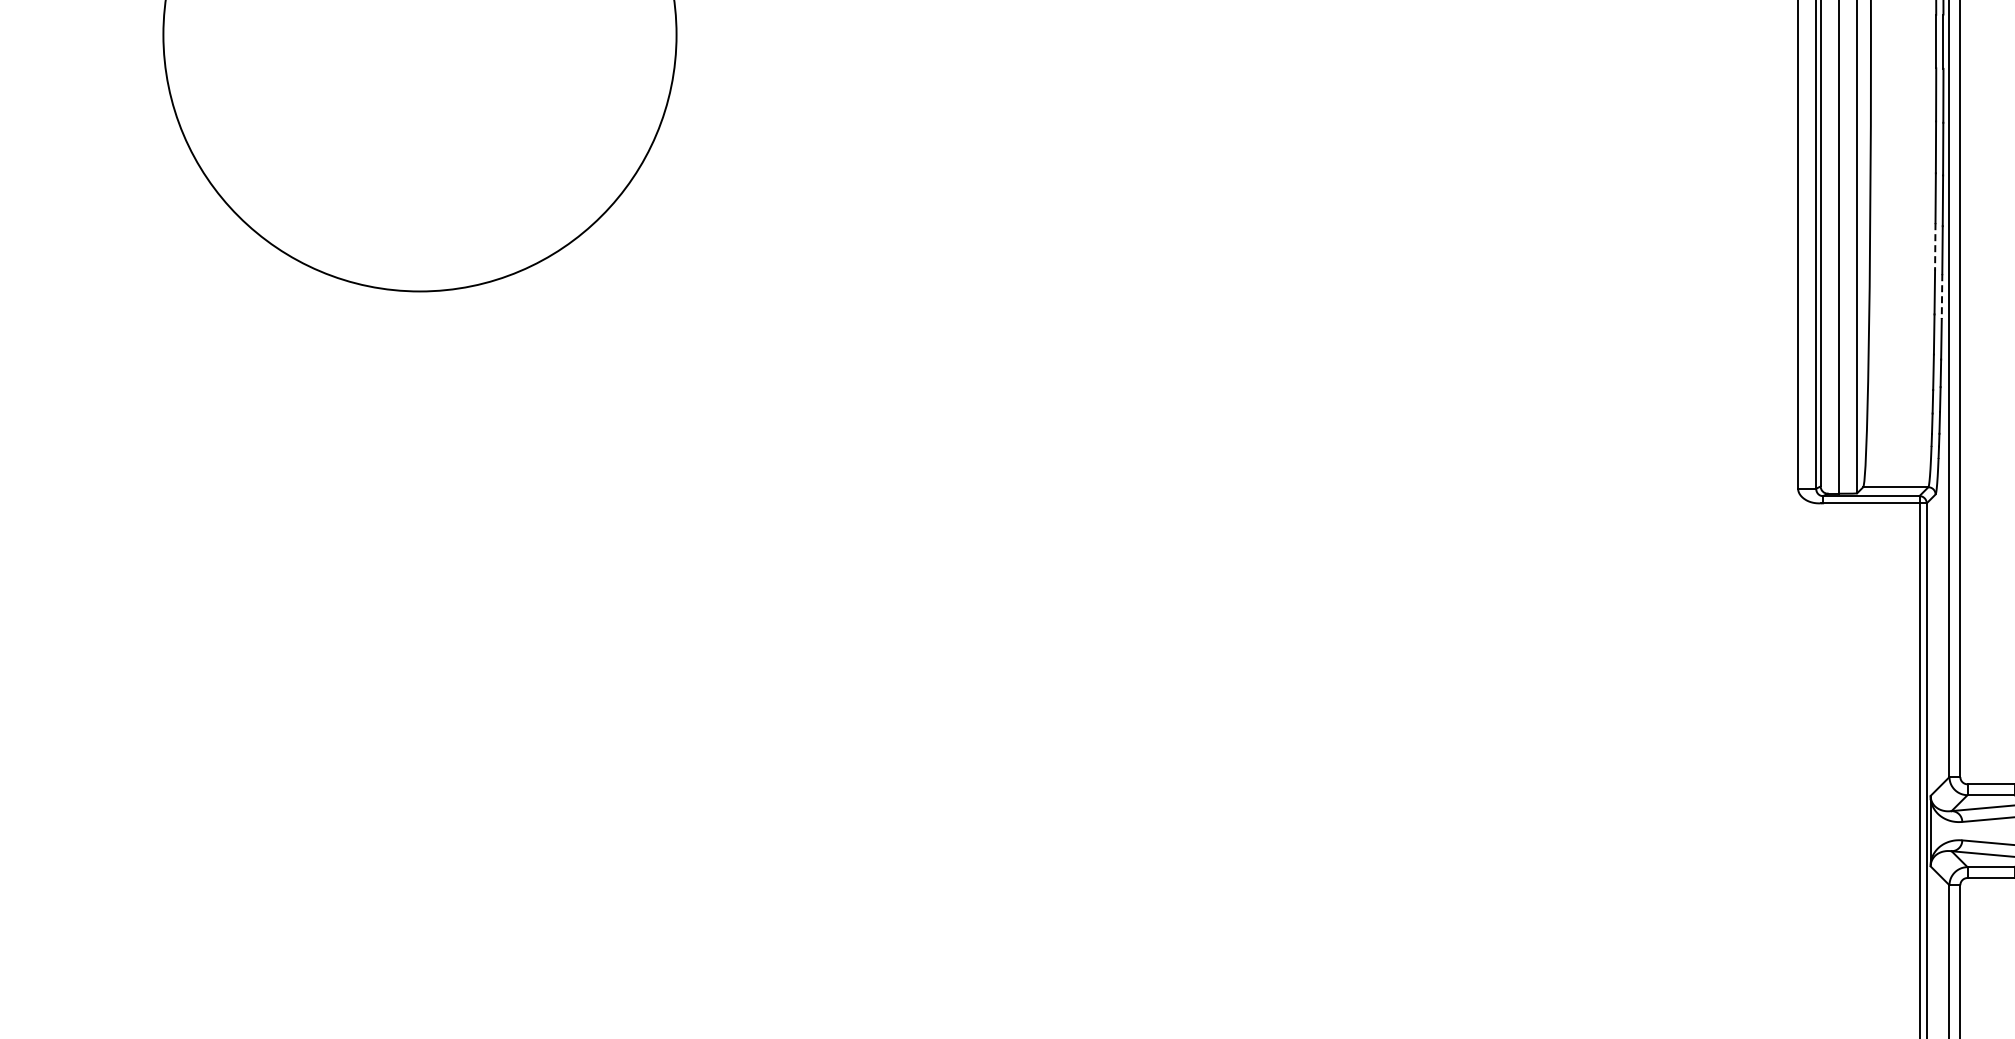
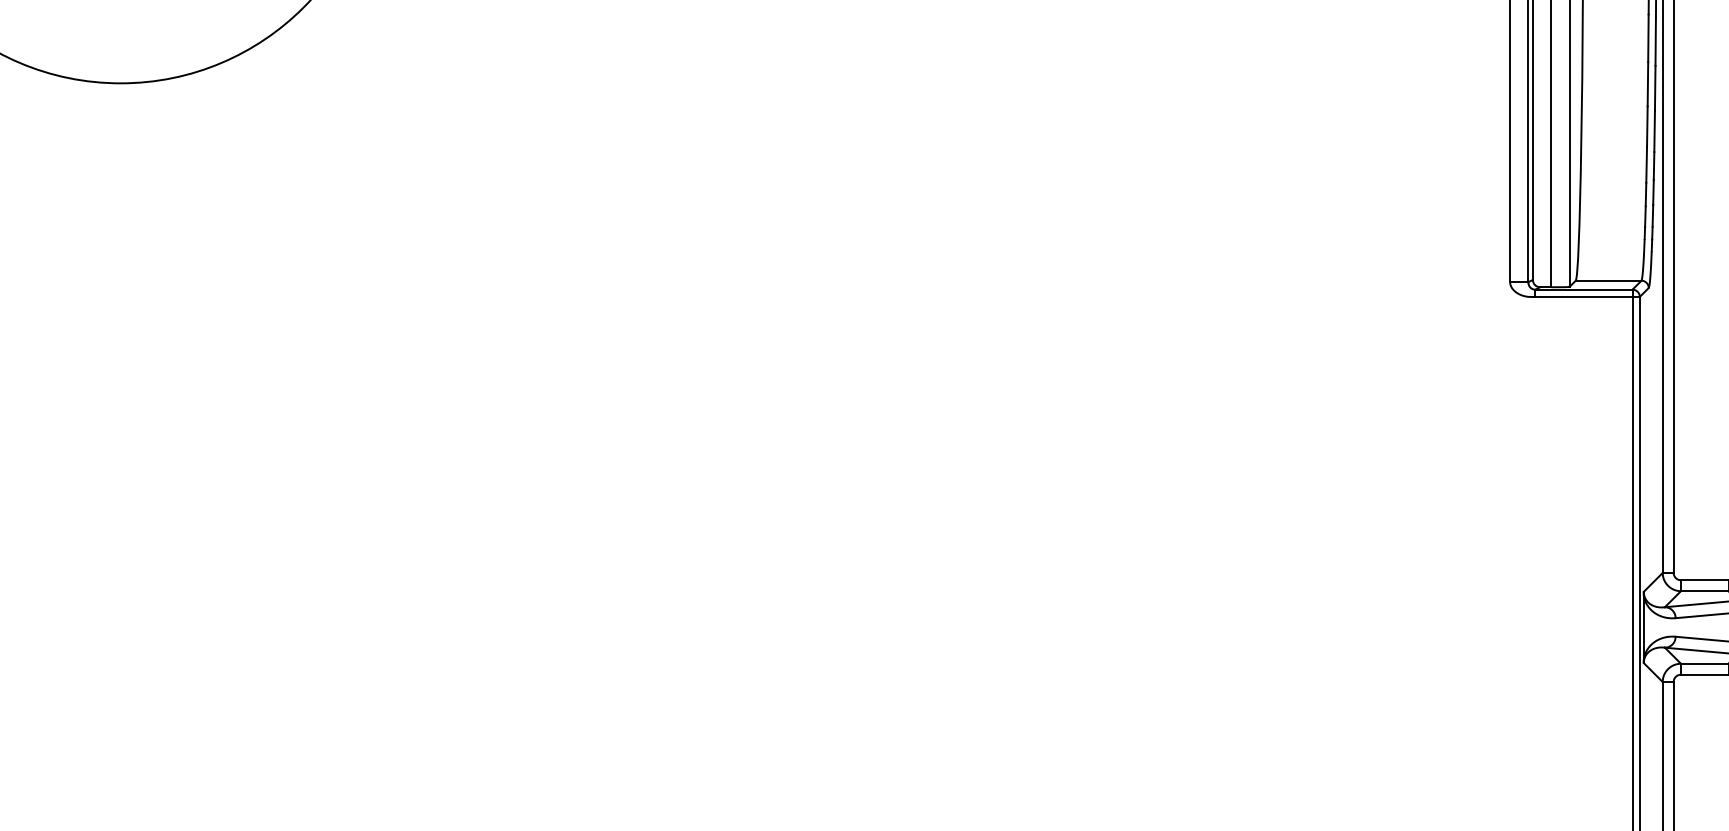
line: (1935, 246) -> (1648, 38), dashed -> solid
line: (1942, 297) -> (1655, 89), dashed -> solid

